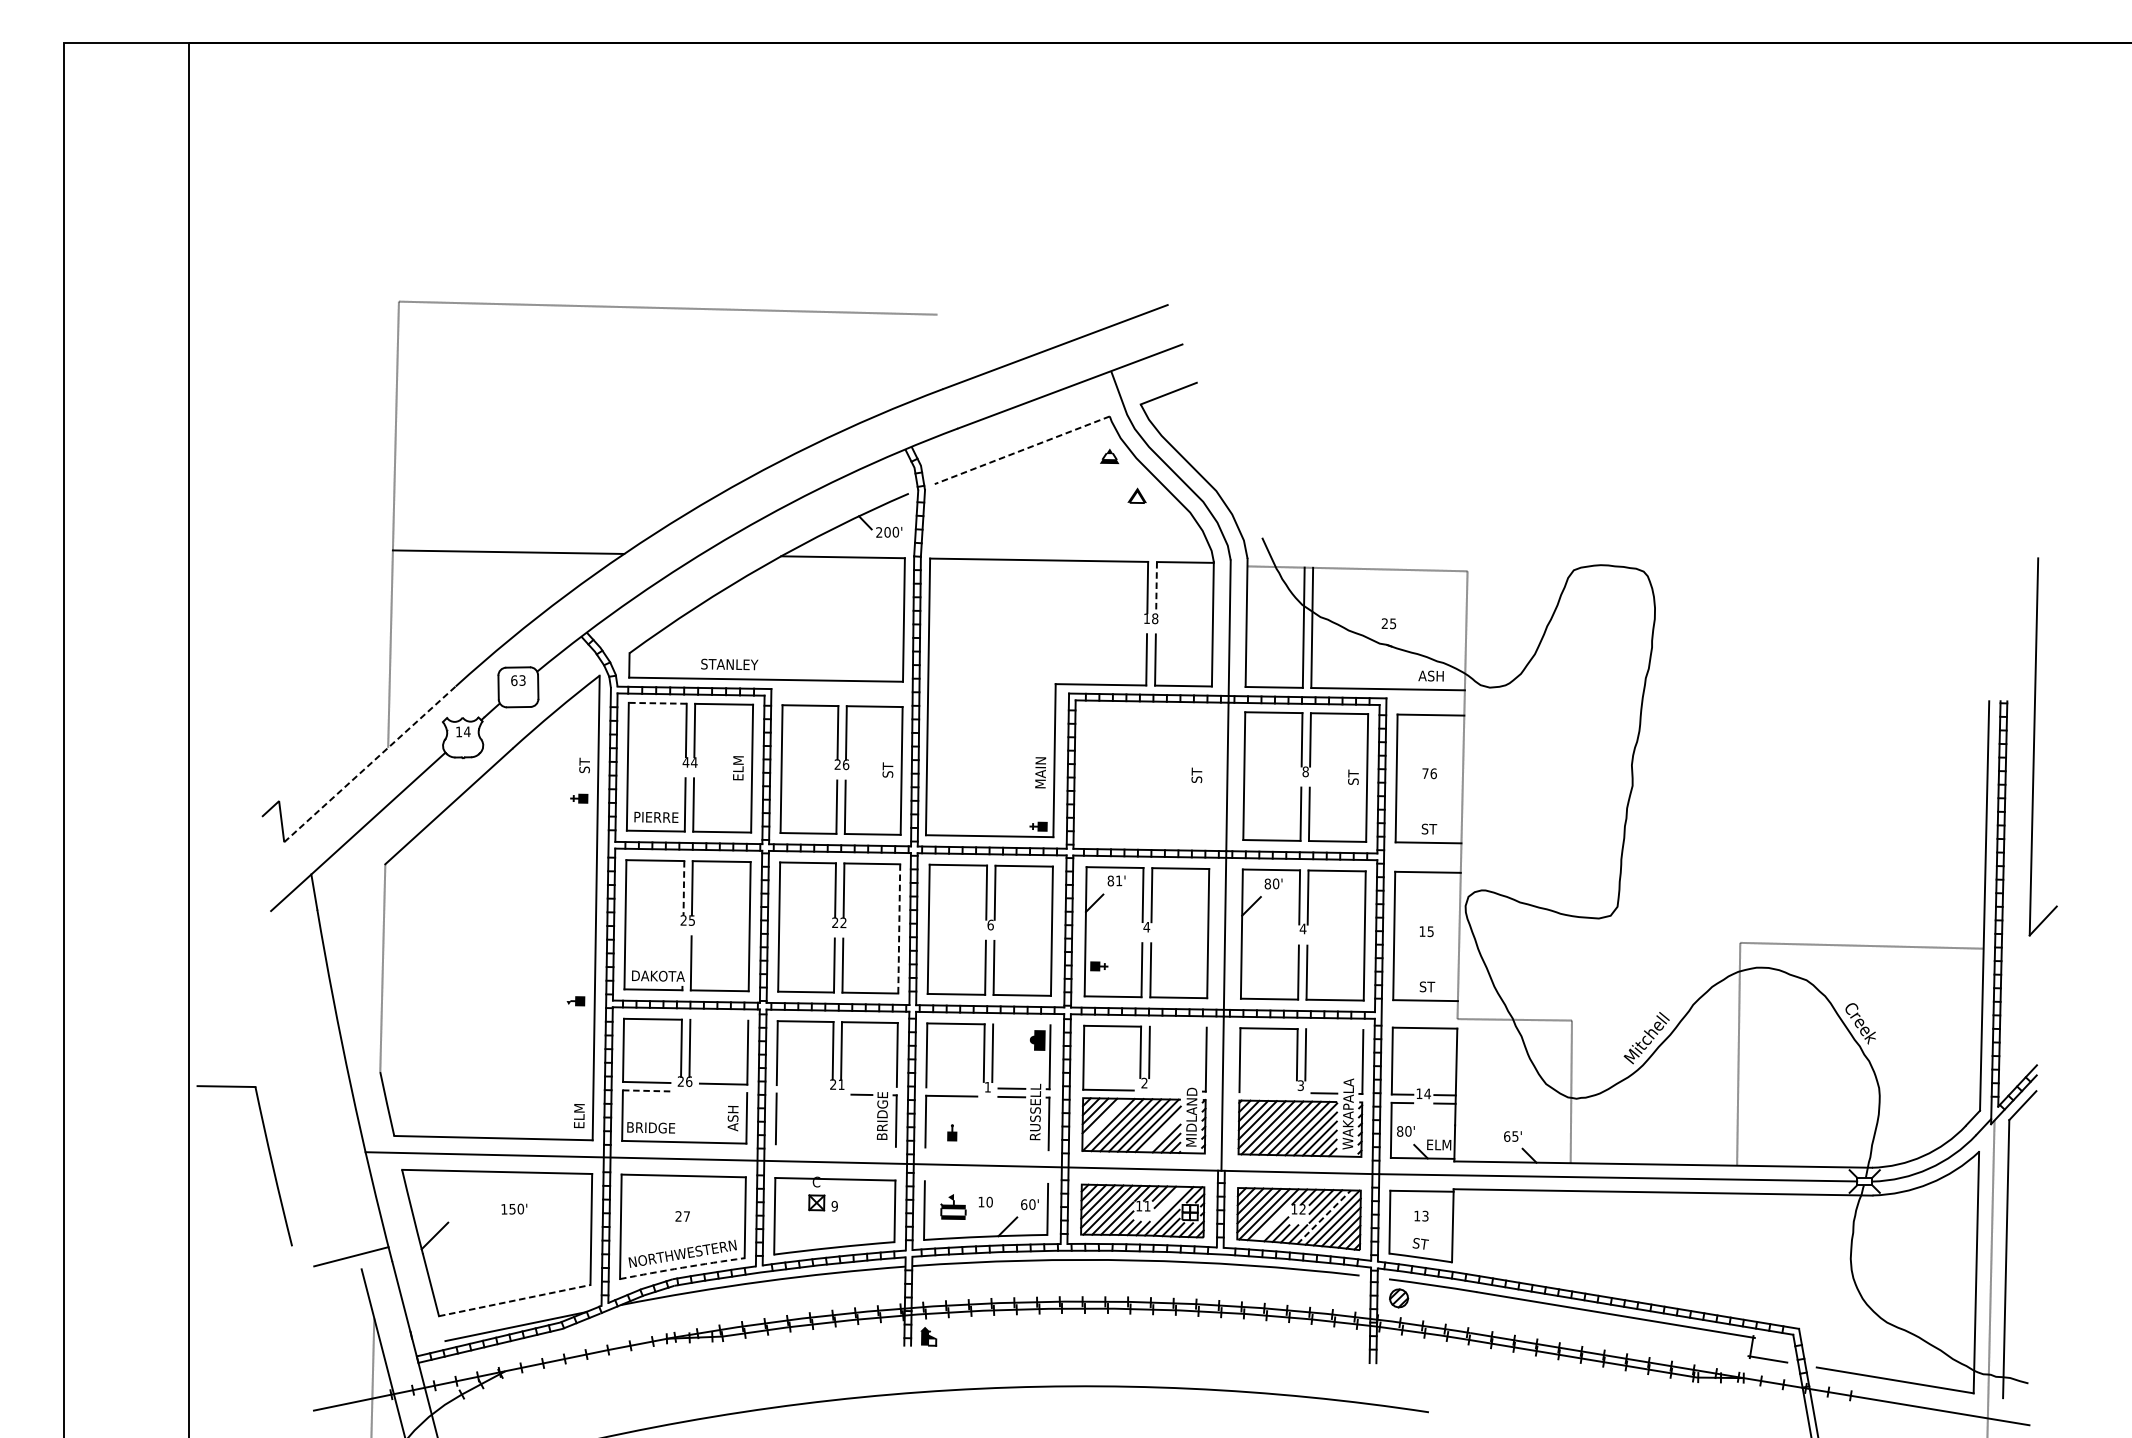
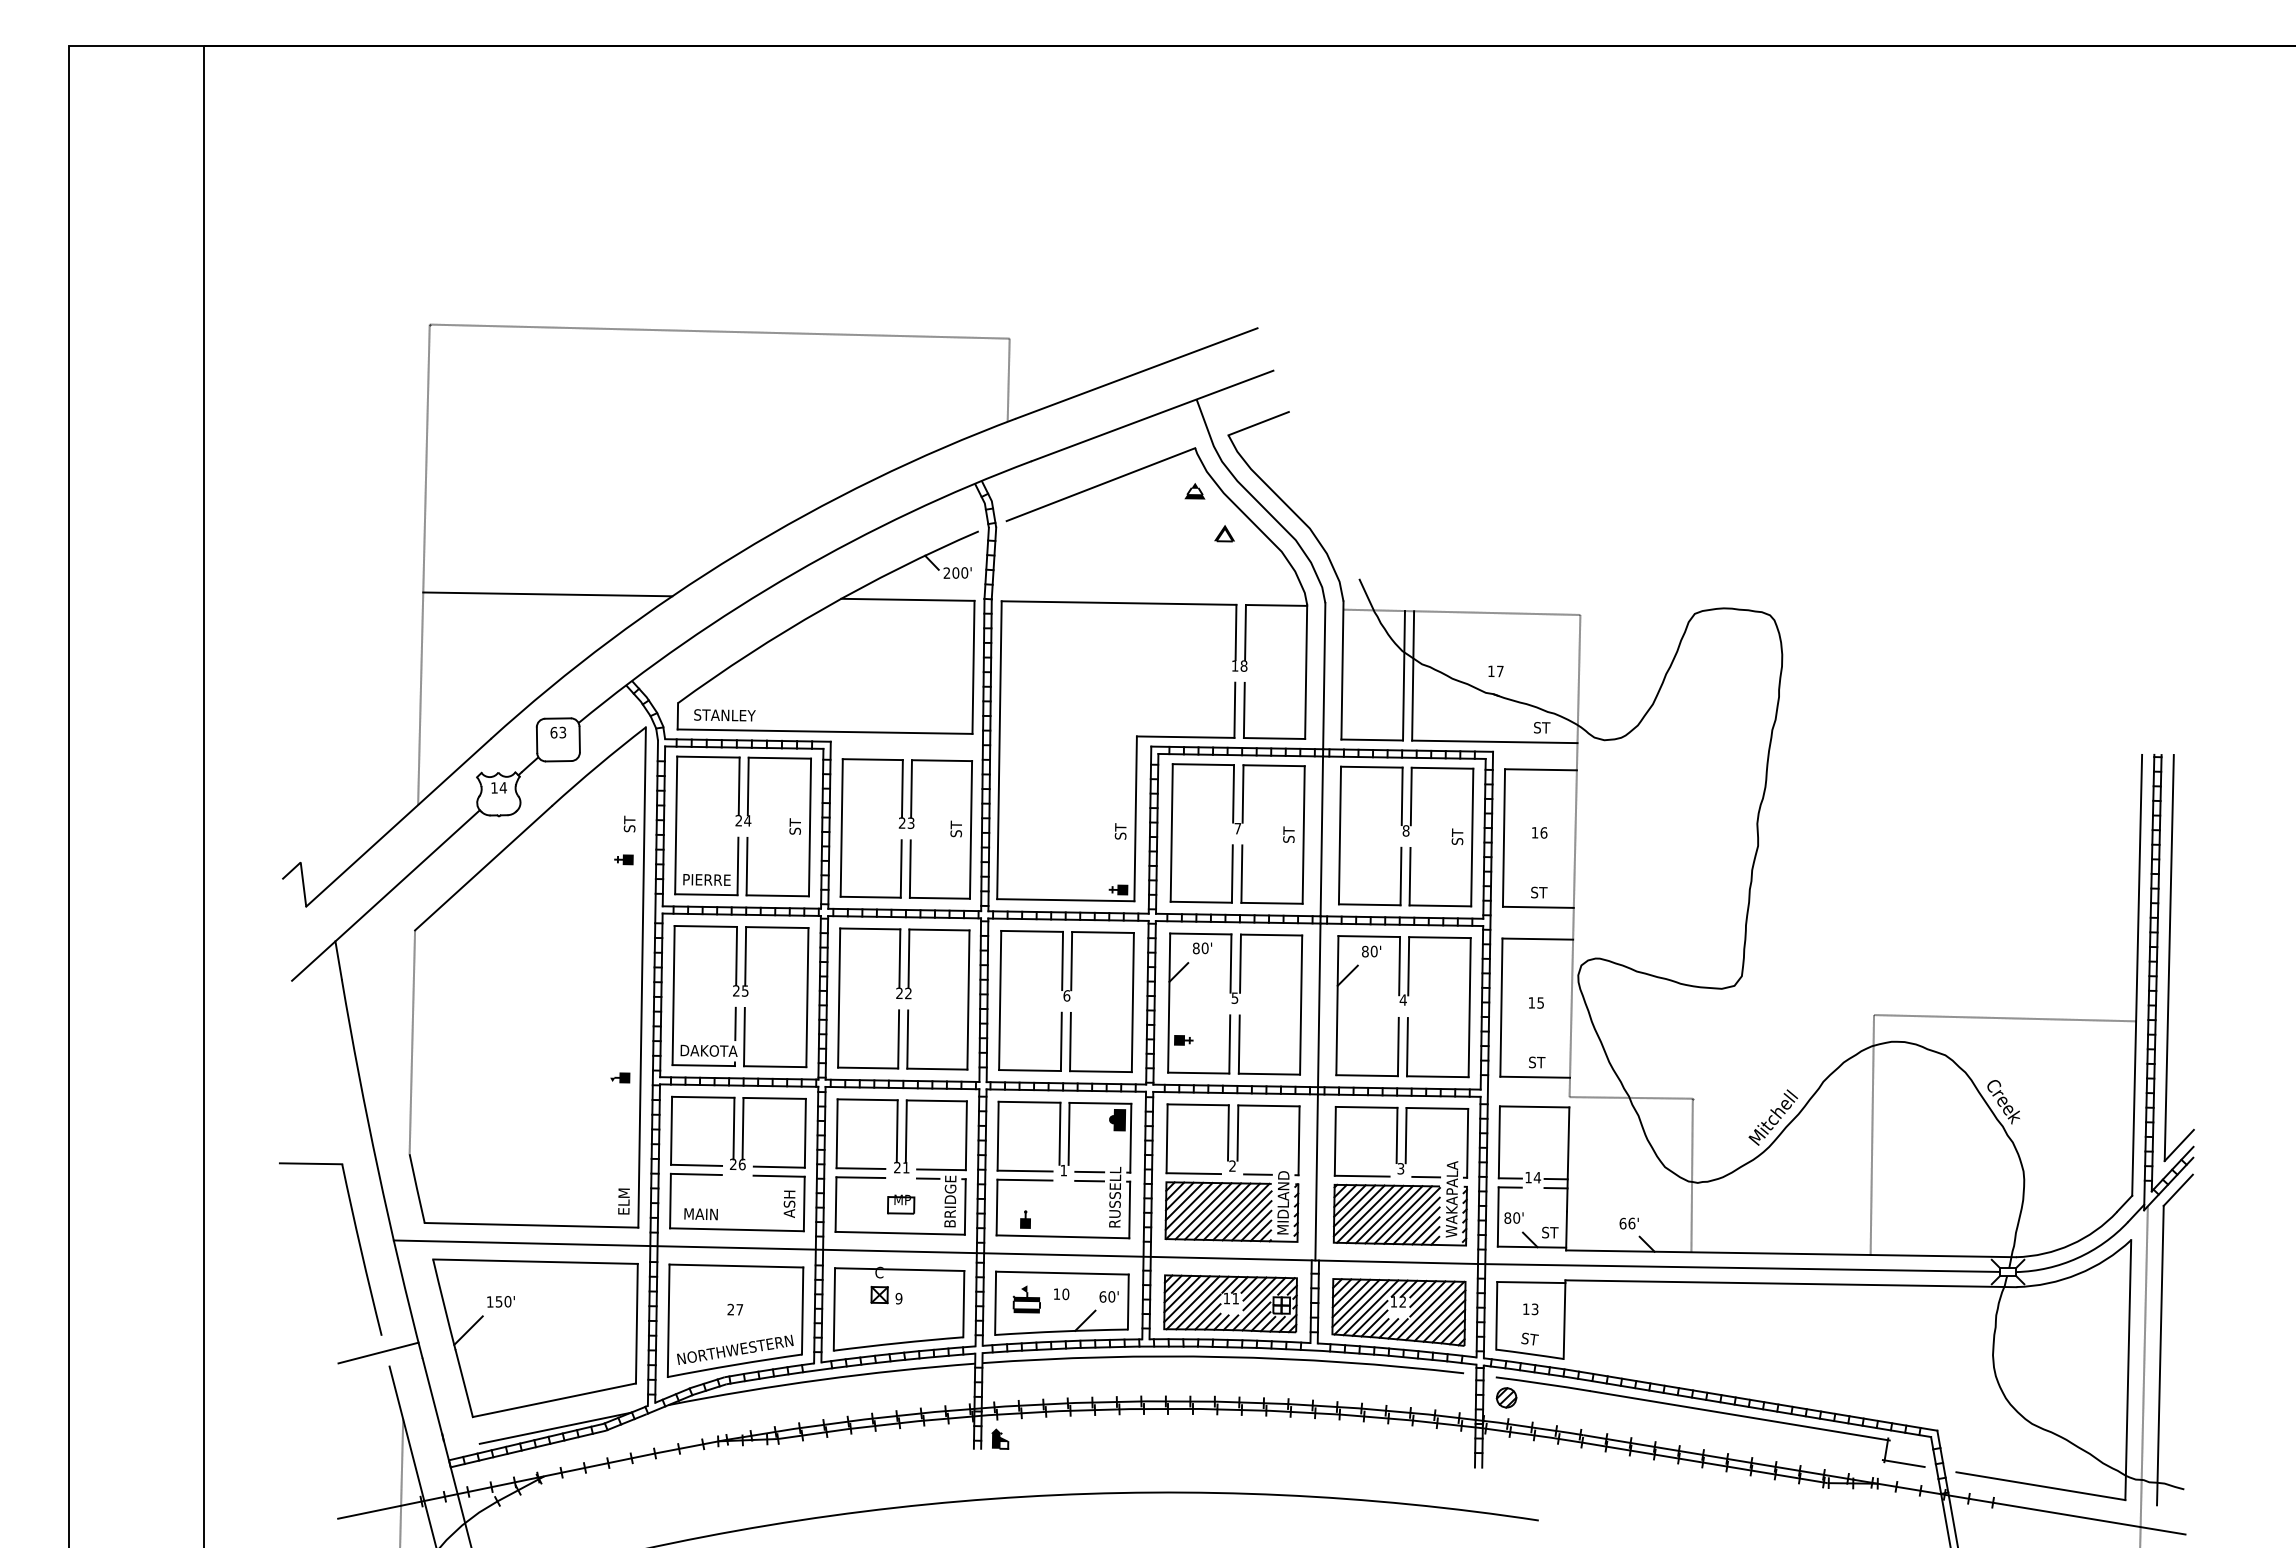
line: (936, 352) -> (1008, 379), added
line: (1021, 450) -> (1100, 484), dashed -> solid
line: (1156, 587) -> (1245, 632), dashed -> solid
text: (1388, 623) -> (1495, 671), 25 -> 17
text: (729, 664) -> (724, 715), moved
text: (1430, 675) -> (1540, 727), ASH -> ST
line: (656, 703) -> (707, 757), dashed -> solid
part: (2035, 747) -> (2170, 958), moved
text: (685, 762) -> (738, 820), 44 -> 24
line: (369, 764) -> (398, 822), dashed -> solid
text: (845, 764) -> (910, 822), 26 -> 23
text: (738, 767) -> (795, 826), ELM -> ST
text: (1040, 772) -> (1120, 831), MAIN -> ST
text: (1424, 773) -> (1534, 832), 76 -> 16
part: (1149, 774) -> (1237, 833), added
text: (1118, 881) -> (1204, 948), 81' -> 80'
line: (683, 888) -> (736, 956), dashed -> solid
text: (1146, 926) -> (1234, 997), 4 -> 5
line: (899, 929) -> (968, 1000), dashed -> solid
line: (682, 950) -> (735, 1023), added
line: (719, 1019) -> (774, 1097), added
line: (1021, 1024) -> (1100, 1102), added
line: (1177, 1026) -> (1268, 1105), added
line: (1334, 1028) -> (1437, 1107), added
line: (798, 1085) -> (860, 1168), added
line: (874, 1086) -> (941, 1169), added
line: (951, 1087) -> (1024, 1170), added
line: (646, 1090) -> (696, 1174), dashed -> solid
line: (1167, 1090) -> (1257, 1174), added
line: (722, 1091) -> (778, 1175), added
line: (1264, 1091) -> (1361, 1175), added
line: (798, 1093) -> (860, 1177), added
part: (837, 1118) -> (901, 1204), added
line: (1103, 1120) -> (1188, 1206), added
text: (651, 1128) -> (701, 1214), BRIDGE -> MAIN
line: (1162, 1133) -> (1251, 1220), added
text: (1515, 1136) -> (1631, 1223), 65' -> 66'
line: (835, 1144) -> (899, 1232), added
text: (1438, 1144) -> (1549, 1232), ELM -> ST
line: (986, 1148) -> (1062, 1236), added
part: (270, 1160) -> (358, 1243), moved
line: (986, 1181) -> (1062, 1272), added
line: (1169, 1201) -> (1259, 1293), added
text: (513, 1208) -> (500, 1301), moved
line: (1324, 1217) -> (1426, 1310), dashed -> solid
line: (1271, 1223) -> (1369, 1317), added
arc: (681, 1267) -> (734, 1364), dashed -> solid
line: (514, 1300) -> (554, 1400), dashed -> solid

